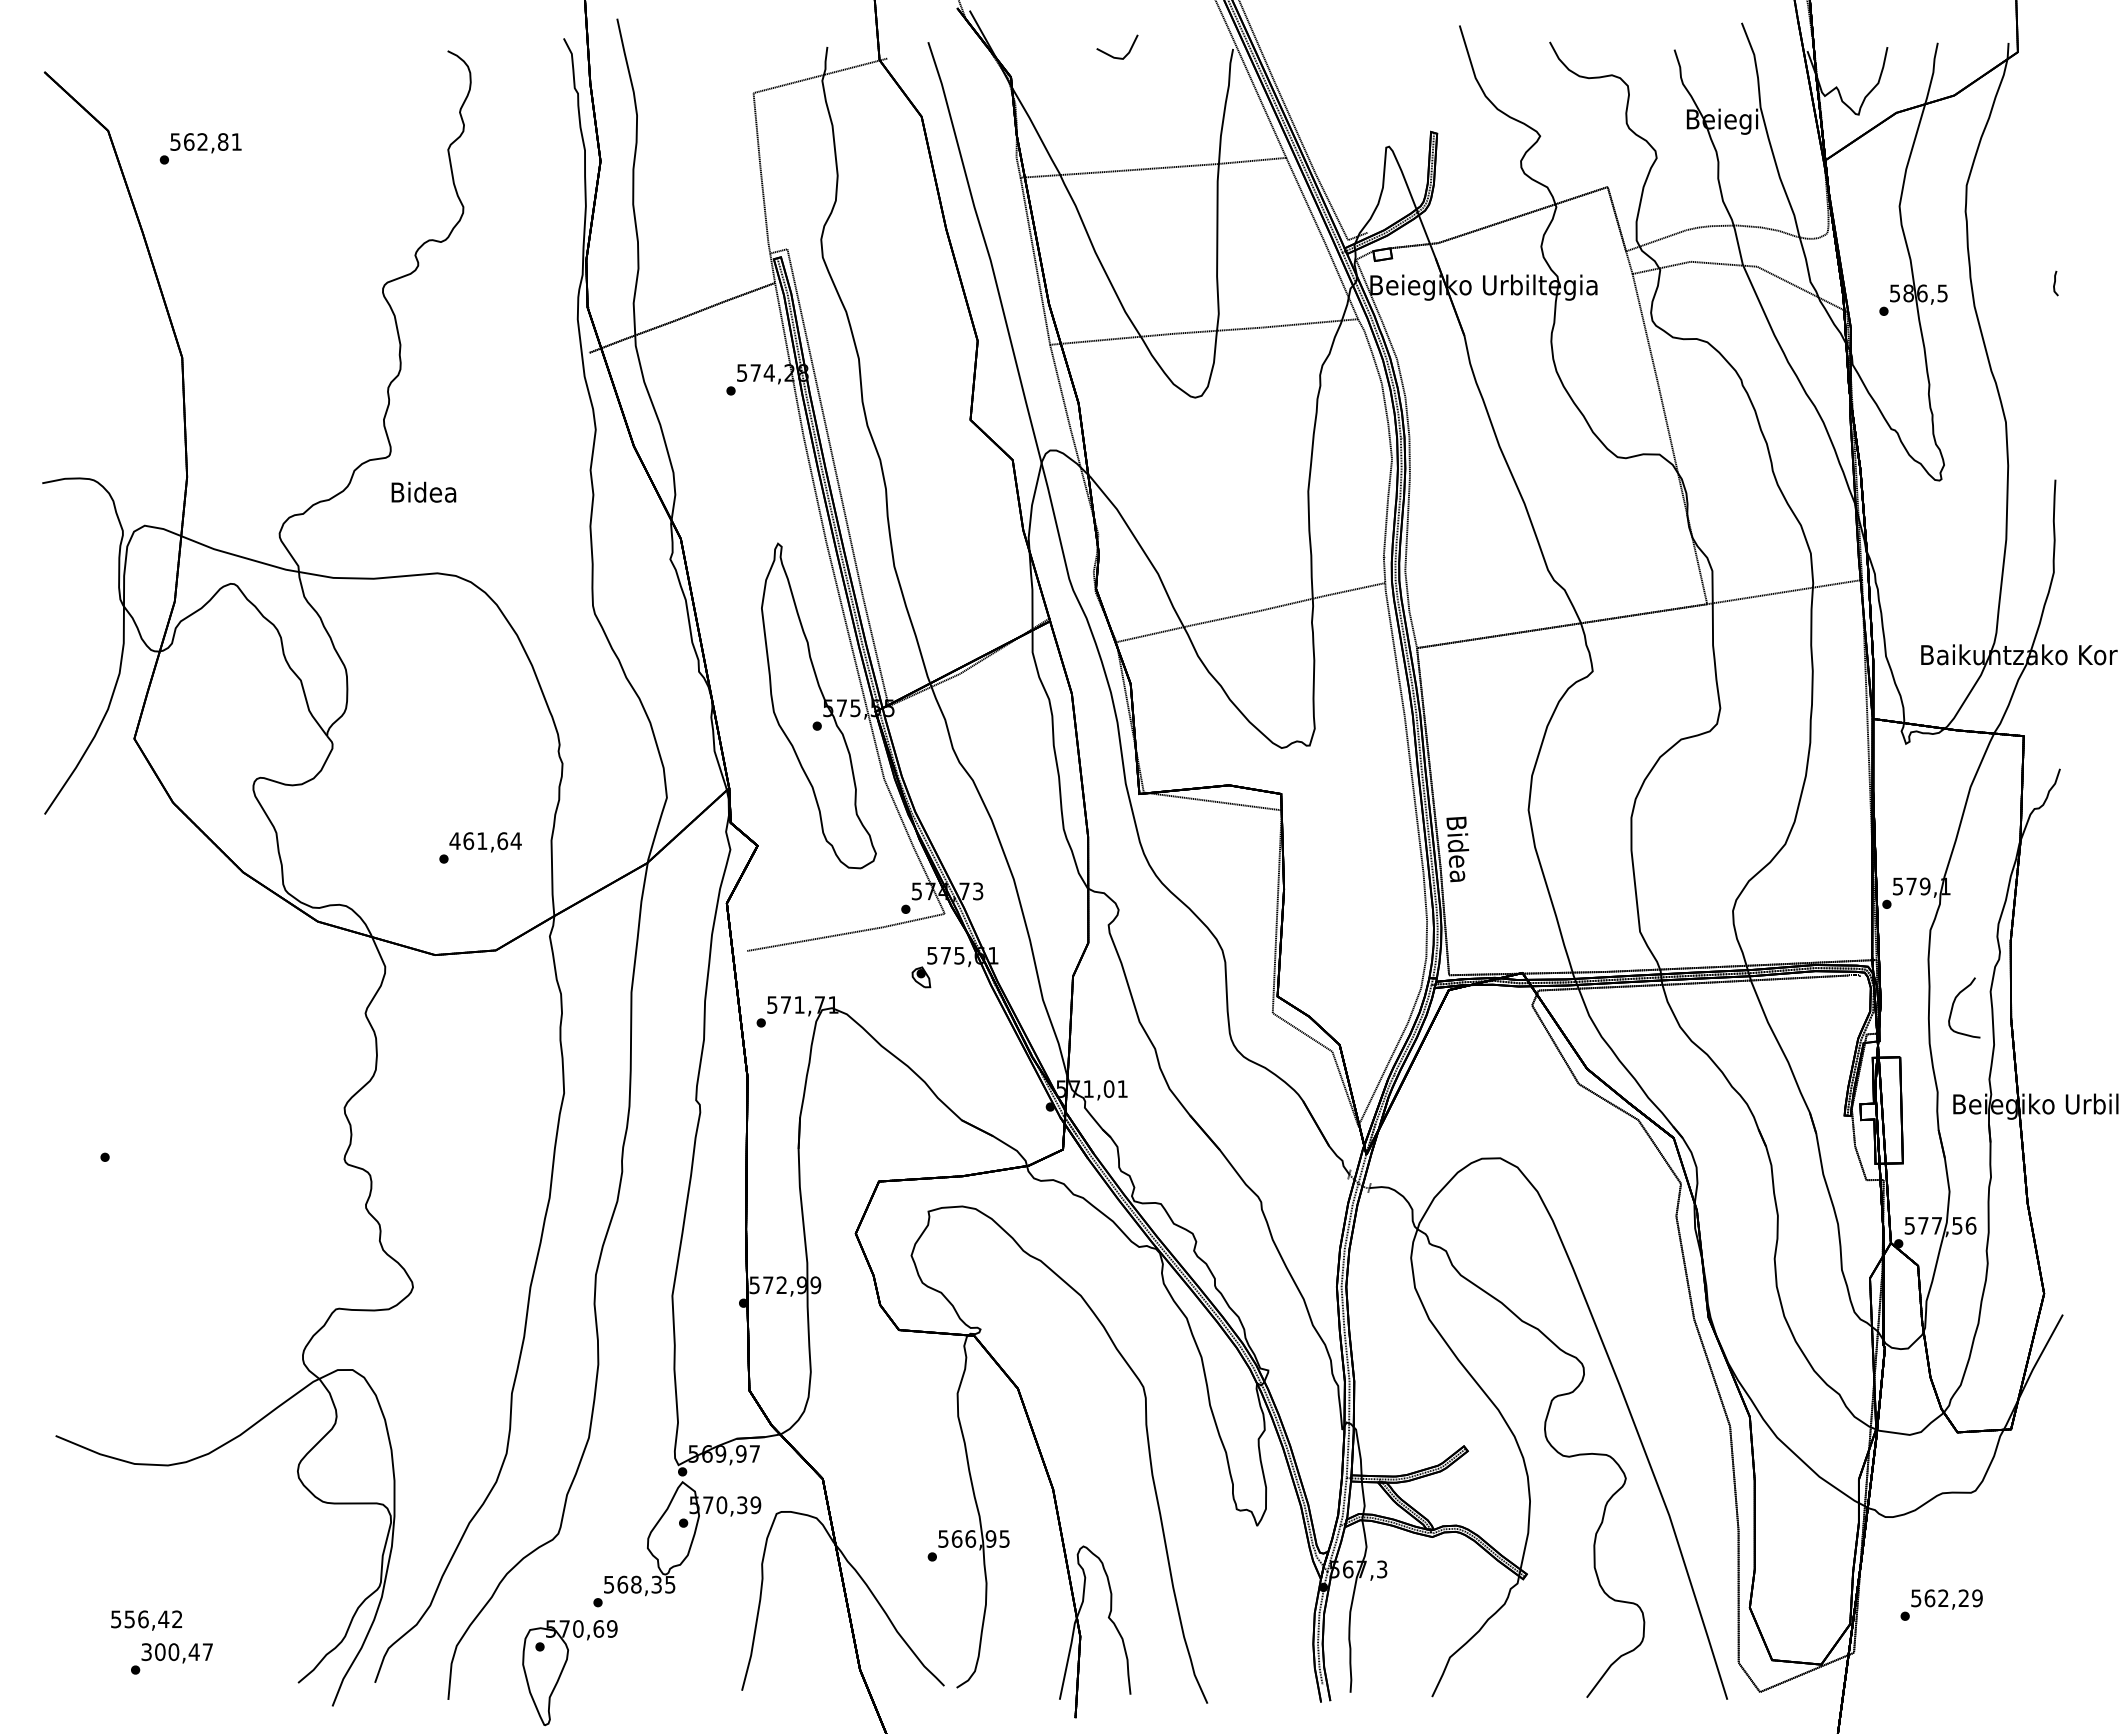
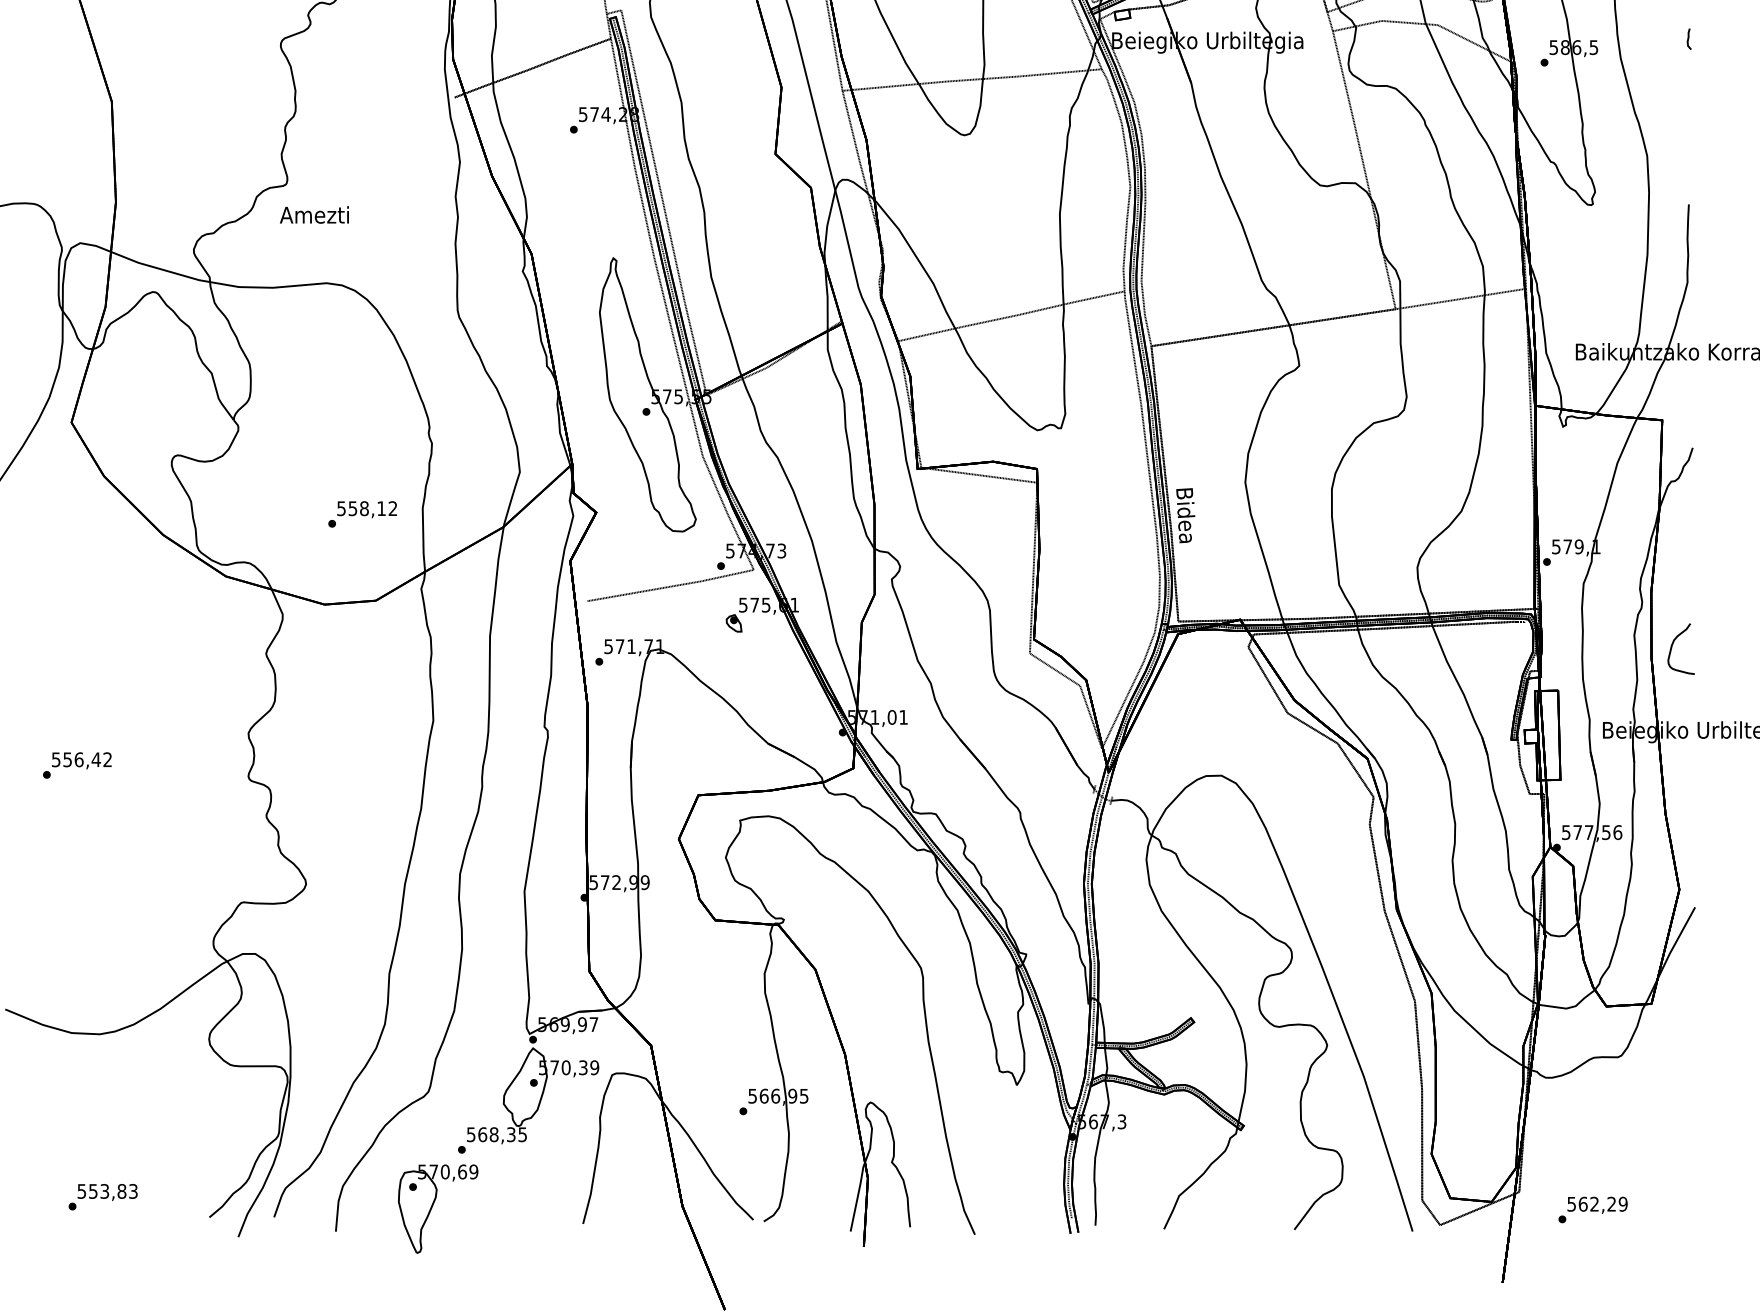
text: (422, 491) -> (314, 214), Bidea -> Amezti
text: (485, 841) -> (367, 508), 461,64 -> 558,12
curve: (1954, 1003) -> (1672, 645), moved
text: (1941, 1604) -> (1592, 1209), moved
text: (146, 1620) -> (81, 760), moved
text: (177, 1652) -> (107, 1191), 300,47 -> 553,83

